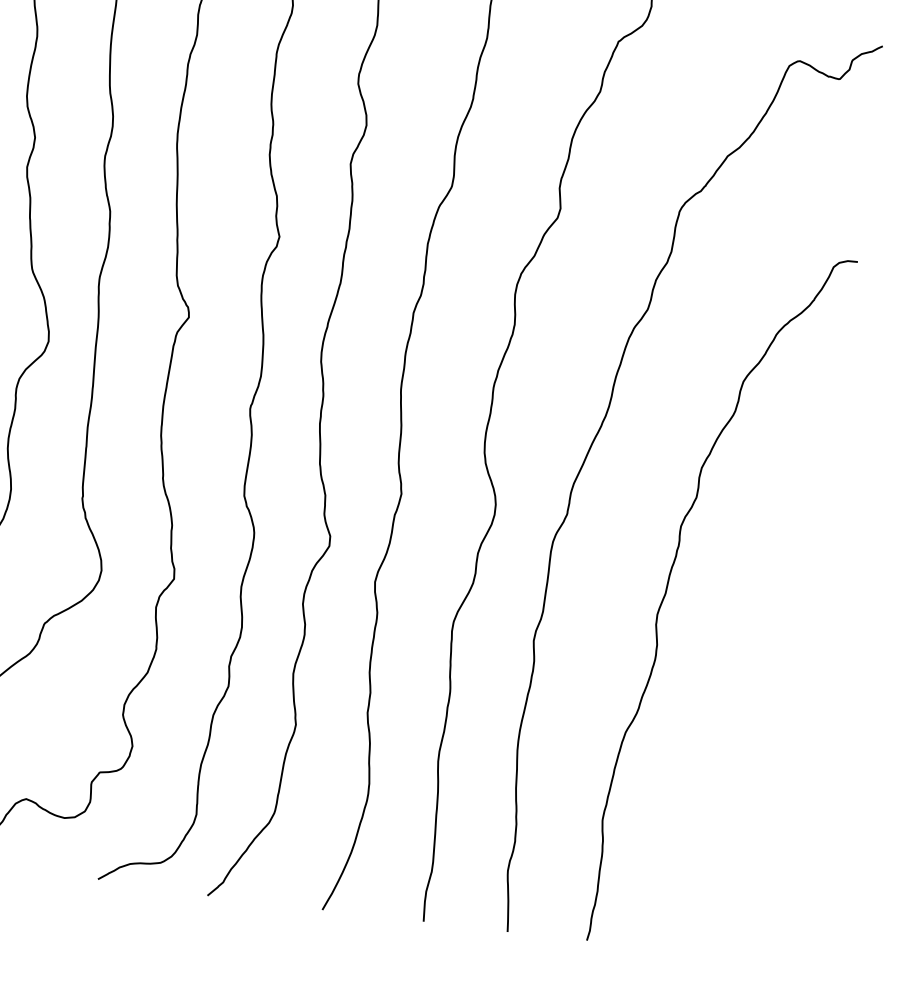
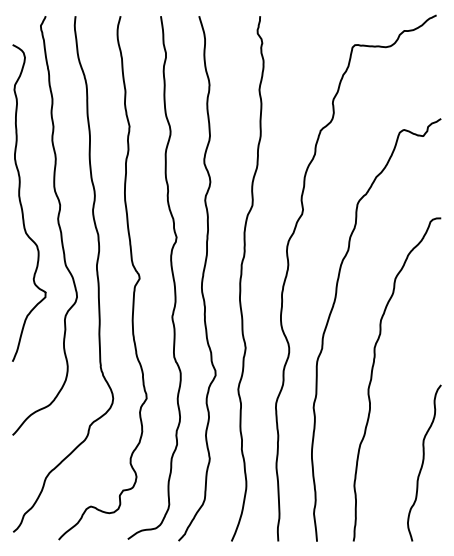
curve: (758, 786) -> (423, 462), added

